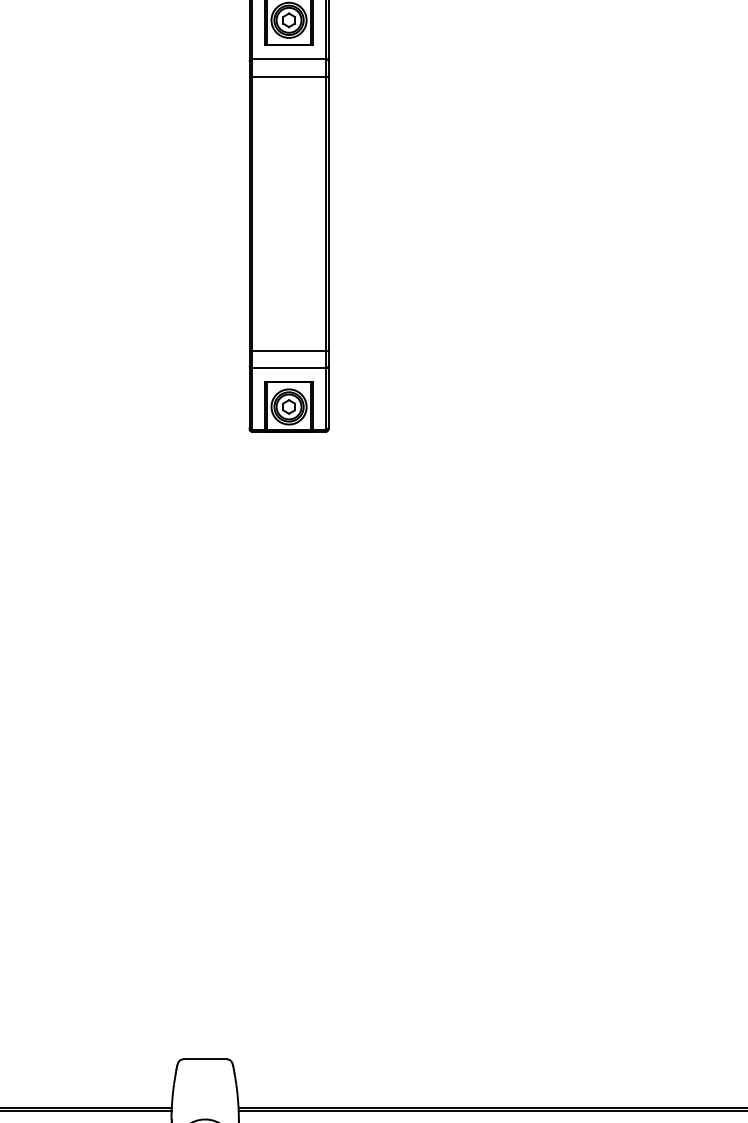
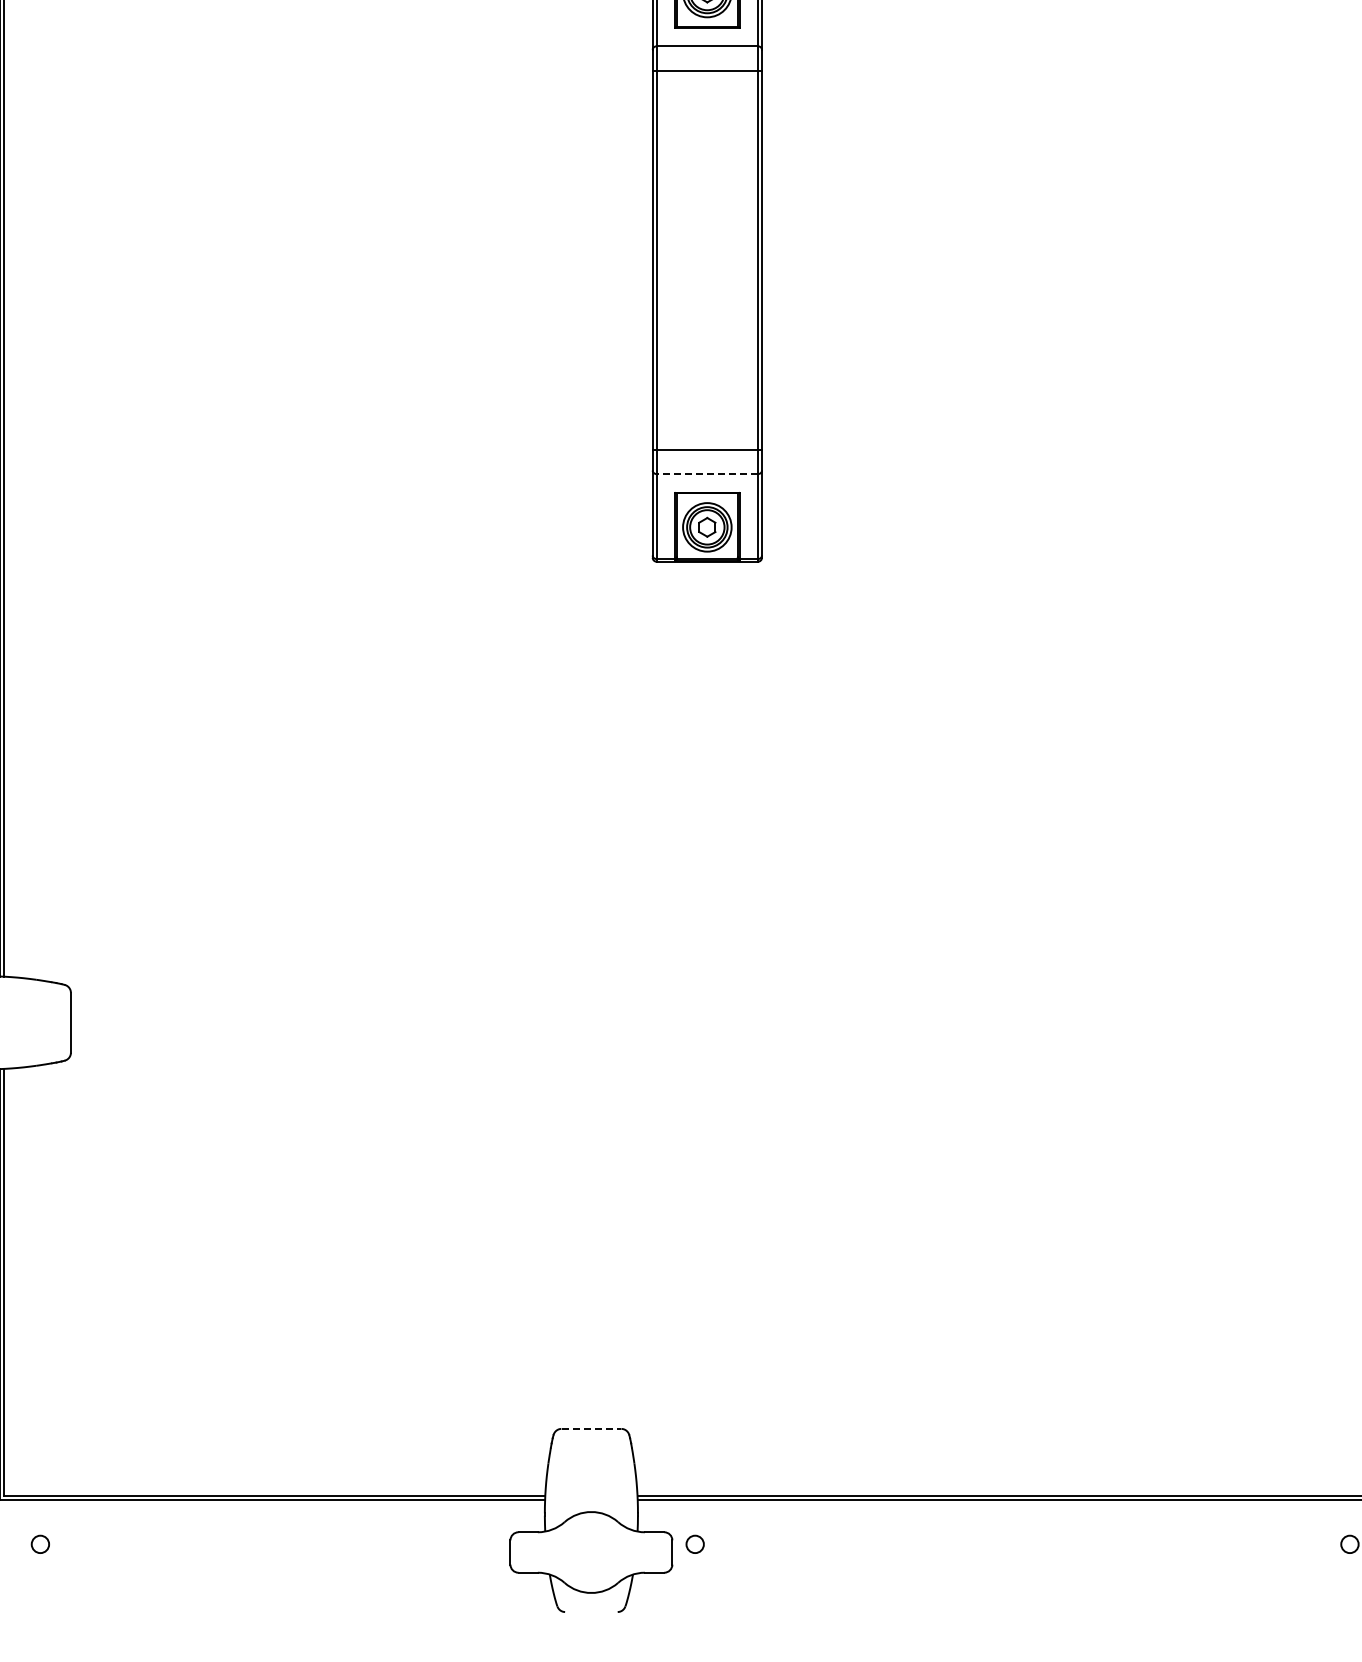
line: (289, 368) -> (707, 474), solid -> dashed
line: (205, 1059) -> (591, 1428), solid -> dashed

